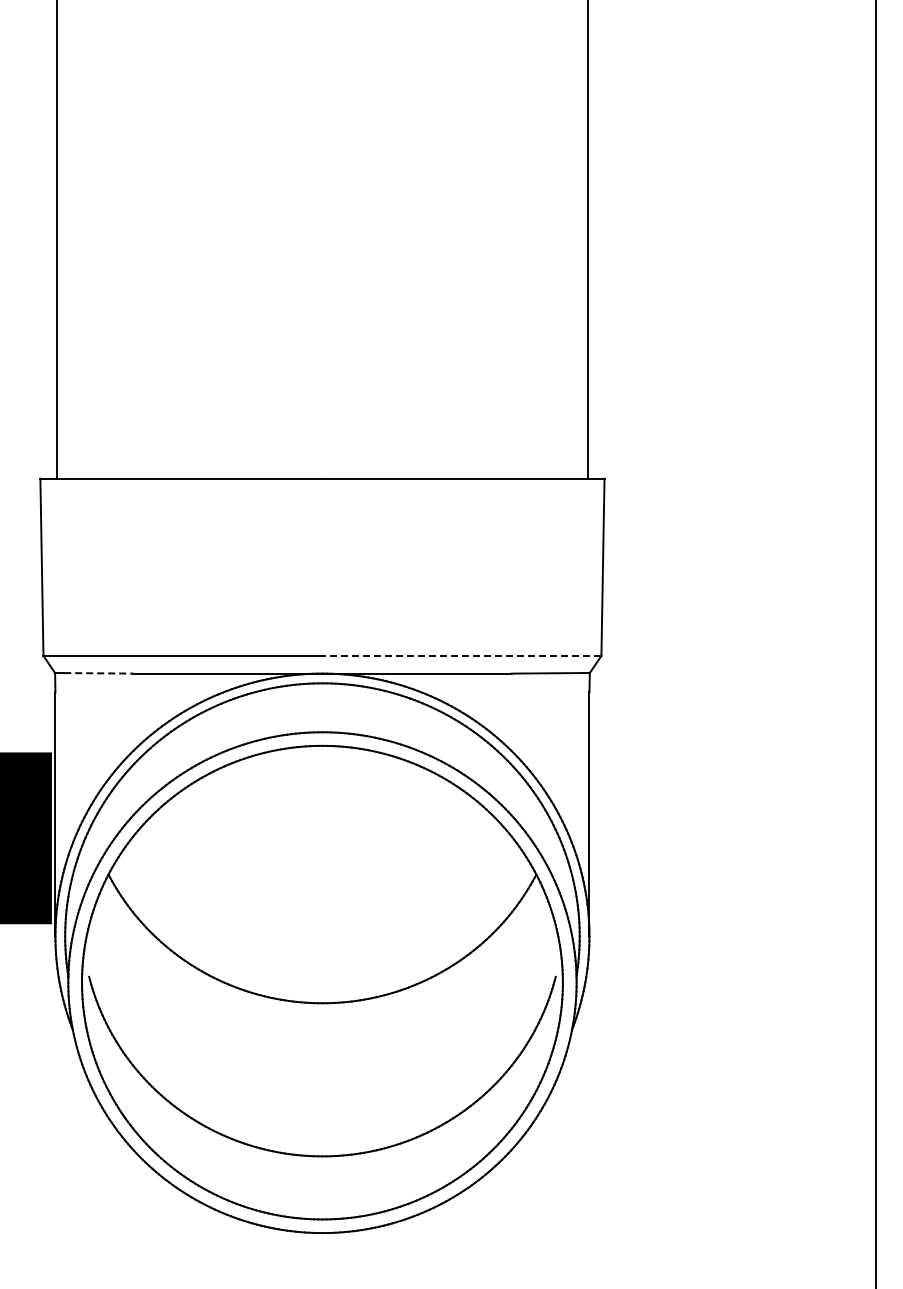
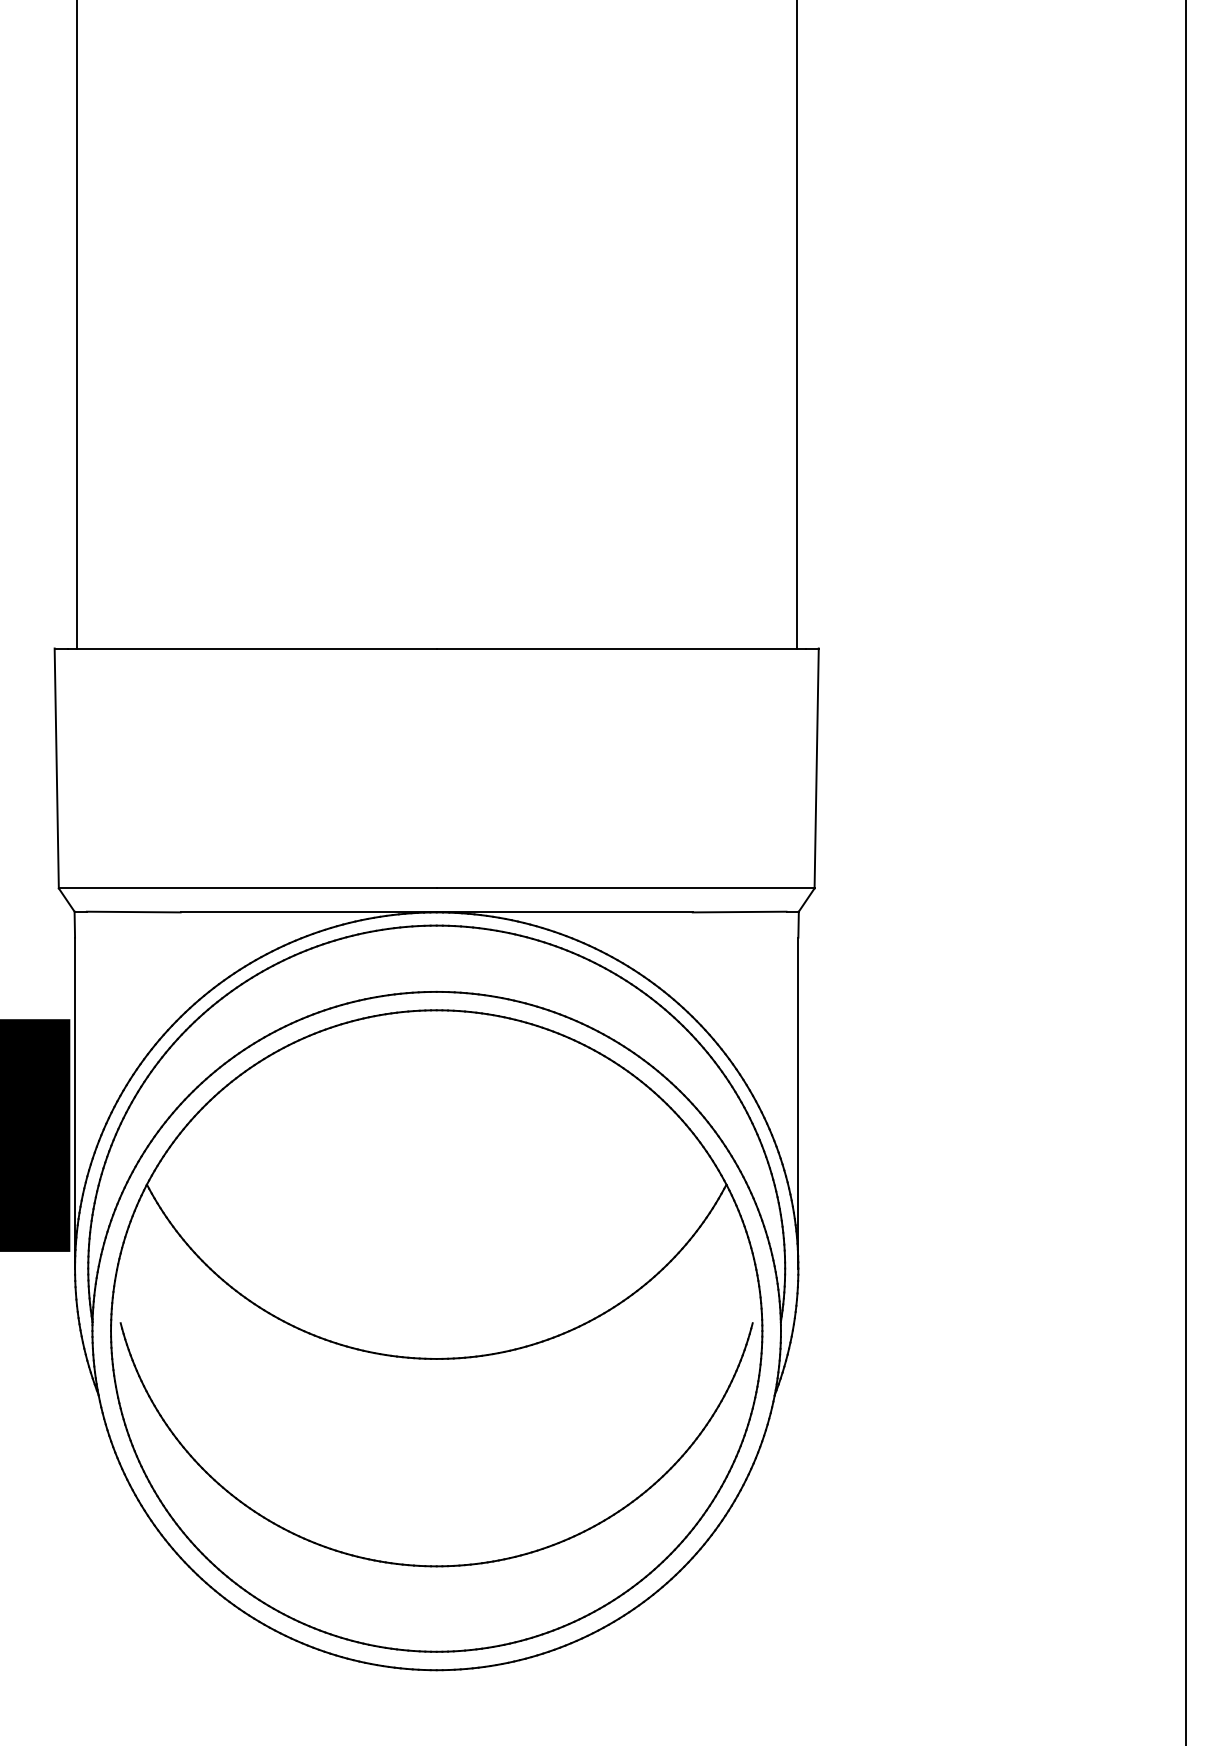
line: (461, 655) -> (625, 887), dashed -> solid
line: (98, 673) -> (133, 912), dashed -> solid

